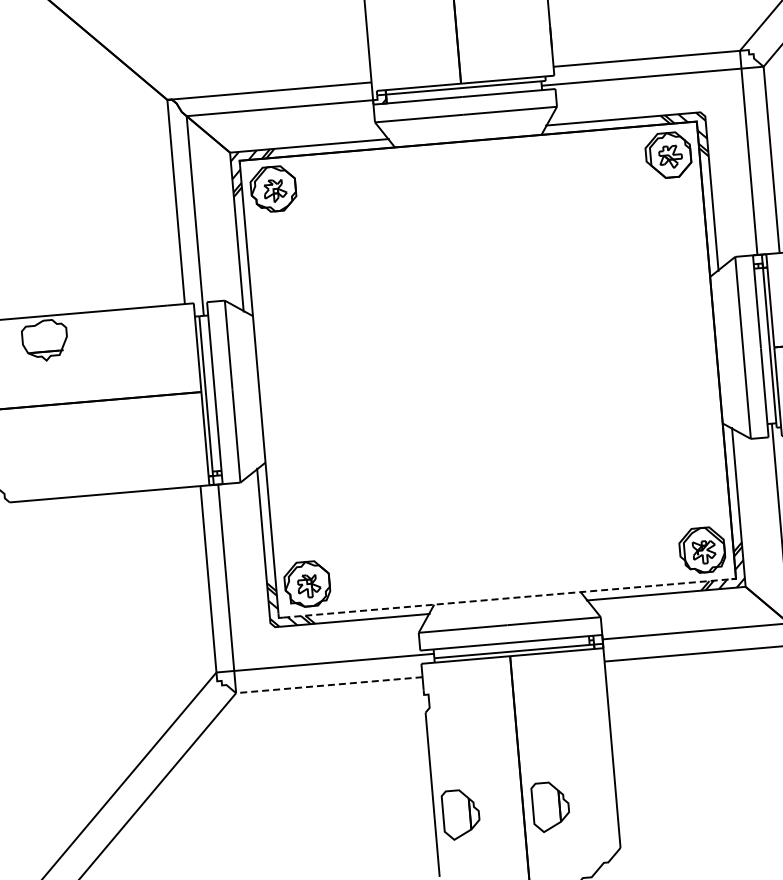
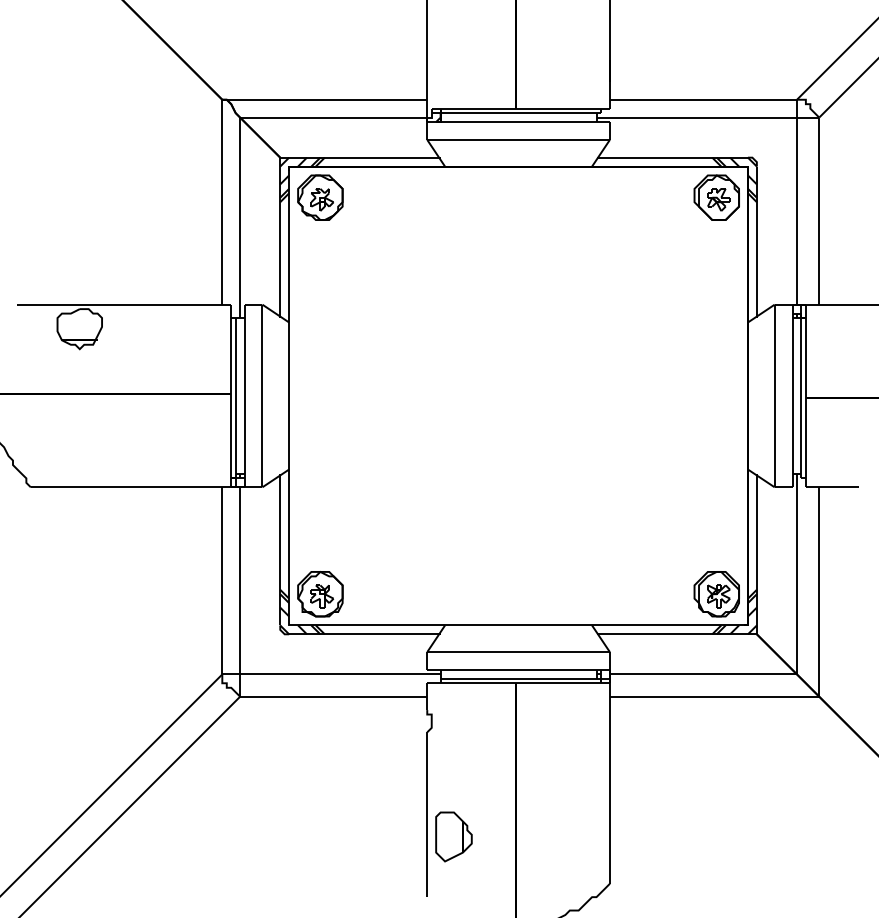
line: (507, 598) -> (518, 625), dashed -> solid
line: (329, 684) -> (333, 696), dashed -> solid
part: (550, 806) -> (543, 836), removed

